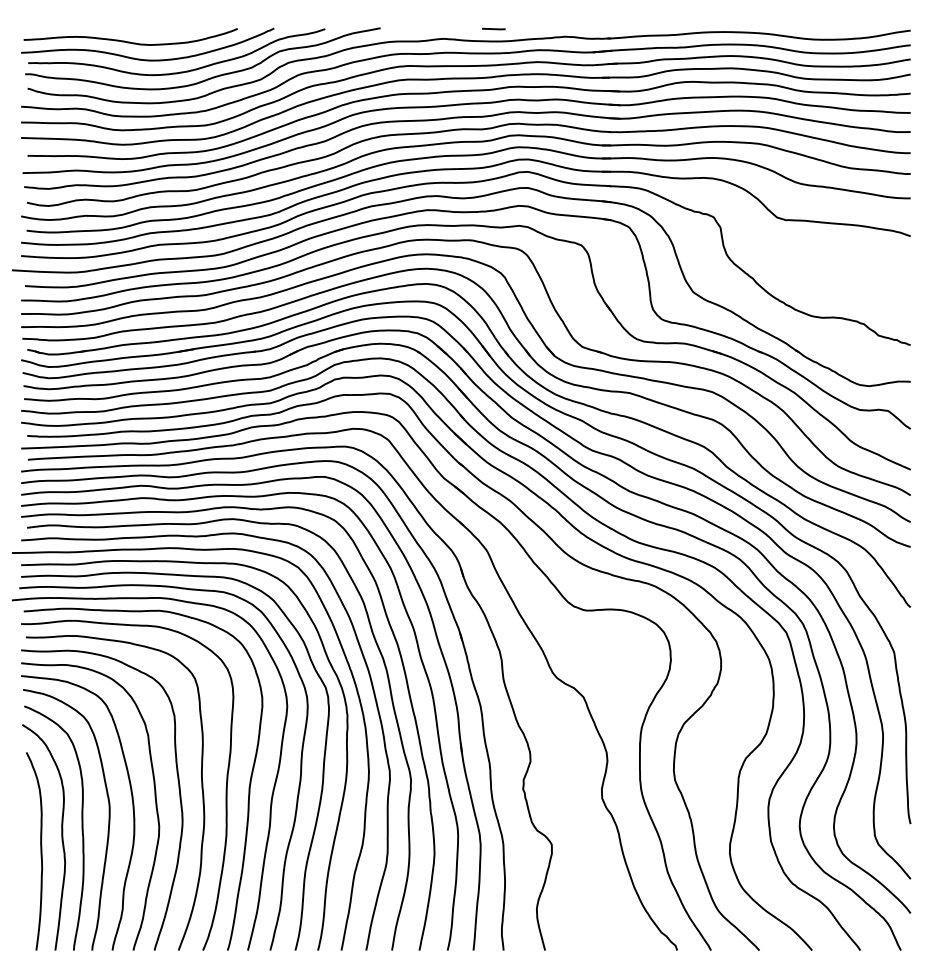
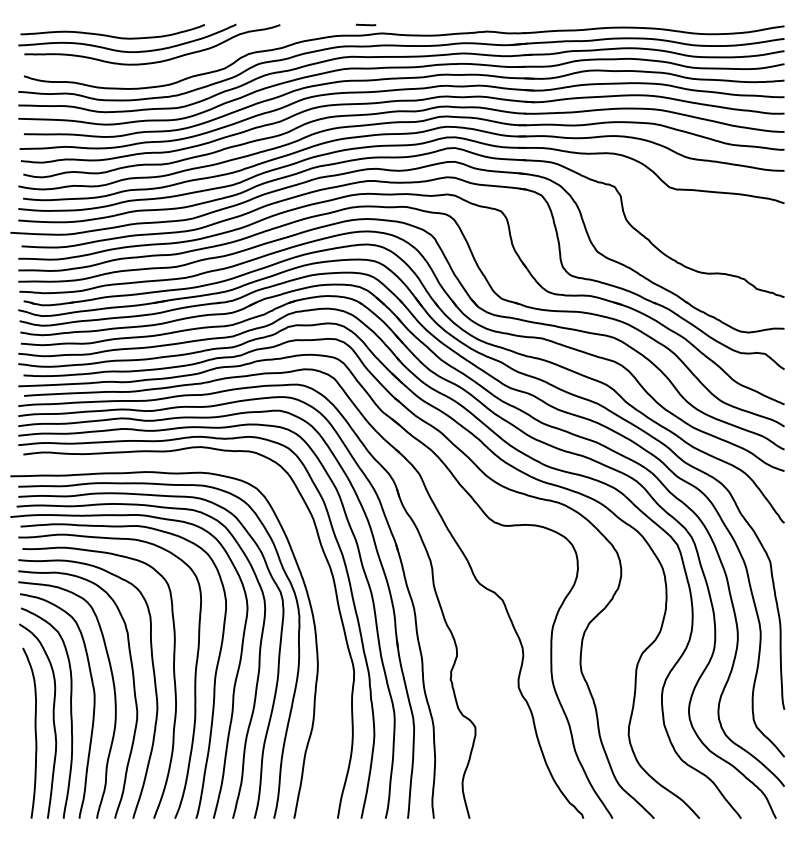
line: (493, 28) -> (365, 24), moved
curve: (212, 76) -> (183, 65), removed
curve: (374, 699) -> (322, 602), removed

